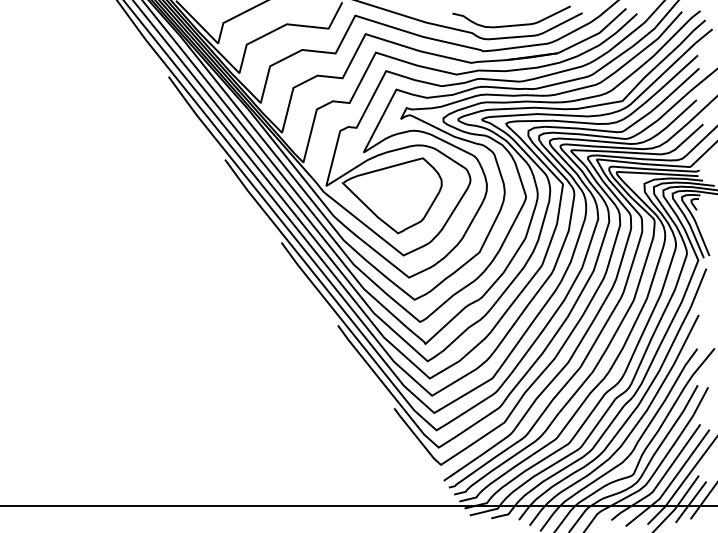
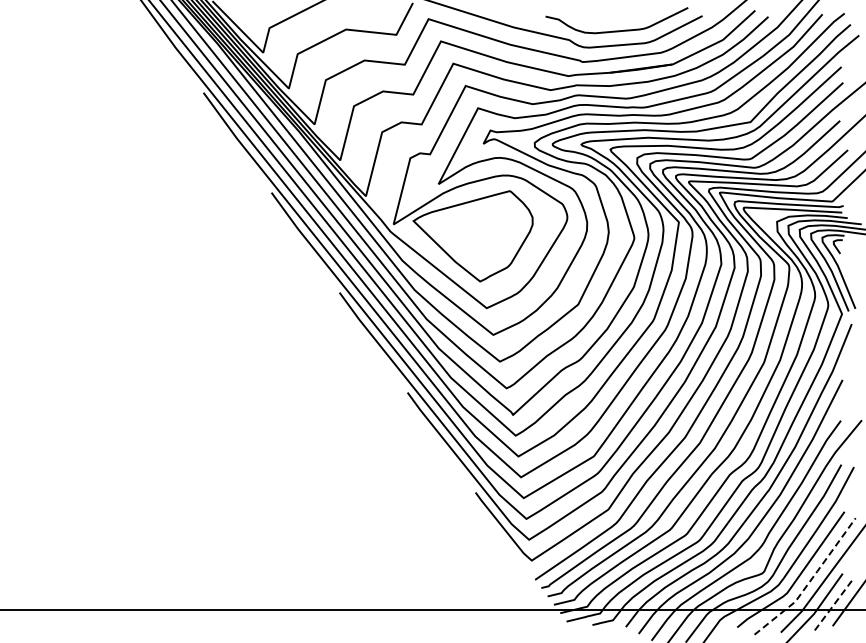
line: (672, 482) -> (810, 581), solid -> dashed
line: (691, 502) -> (833, 605), solid -> dashed

